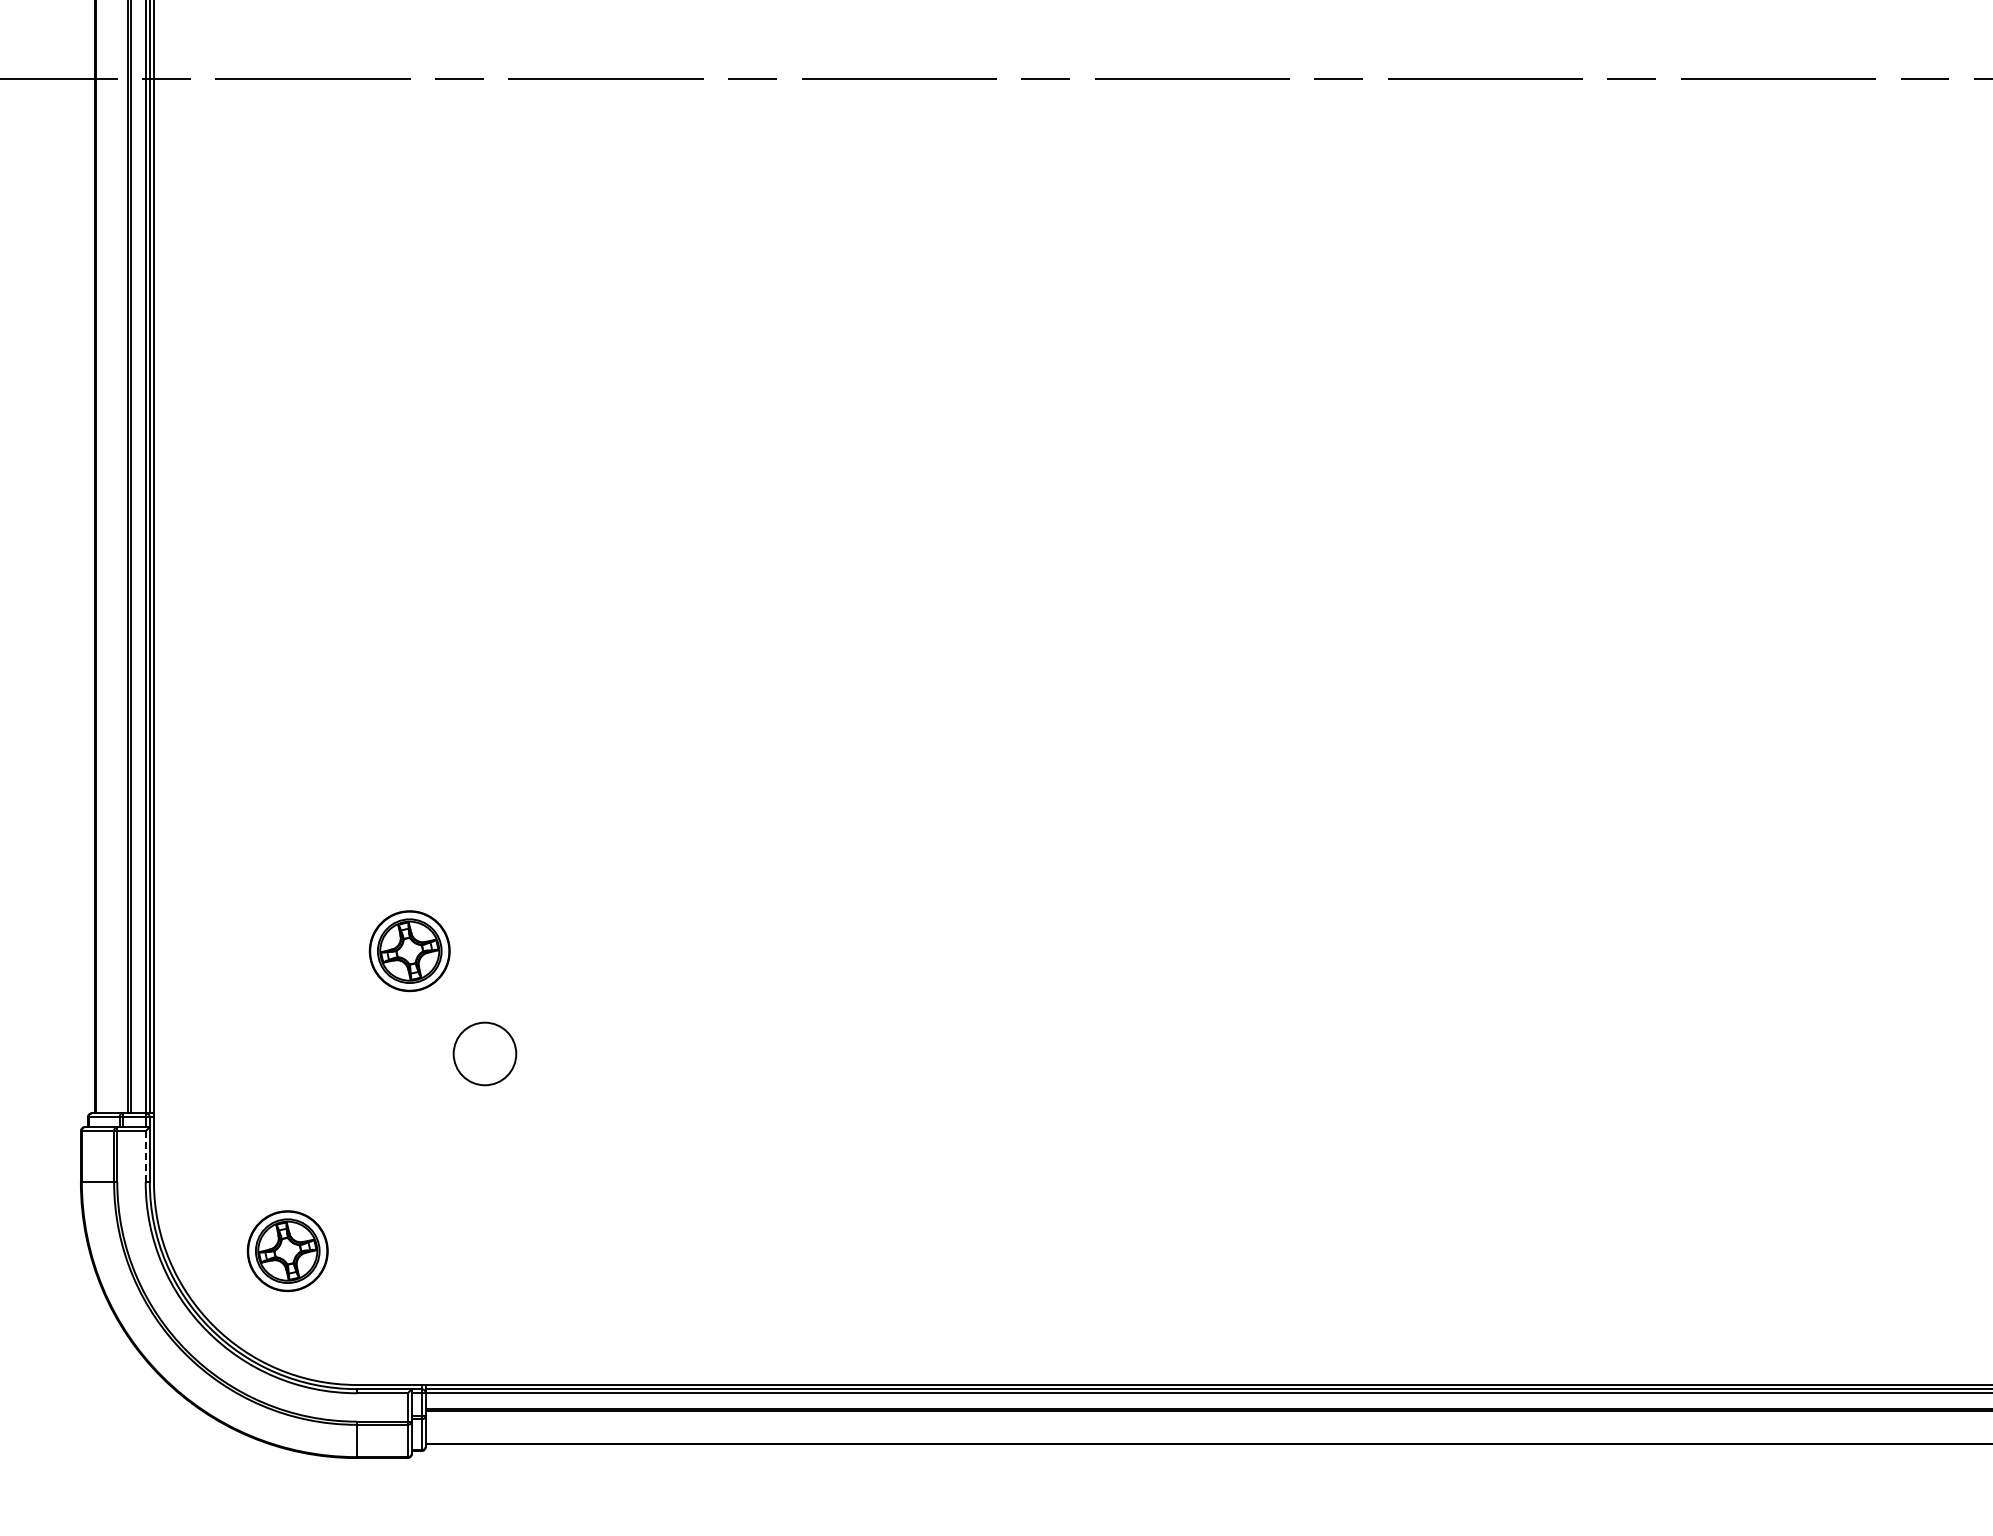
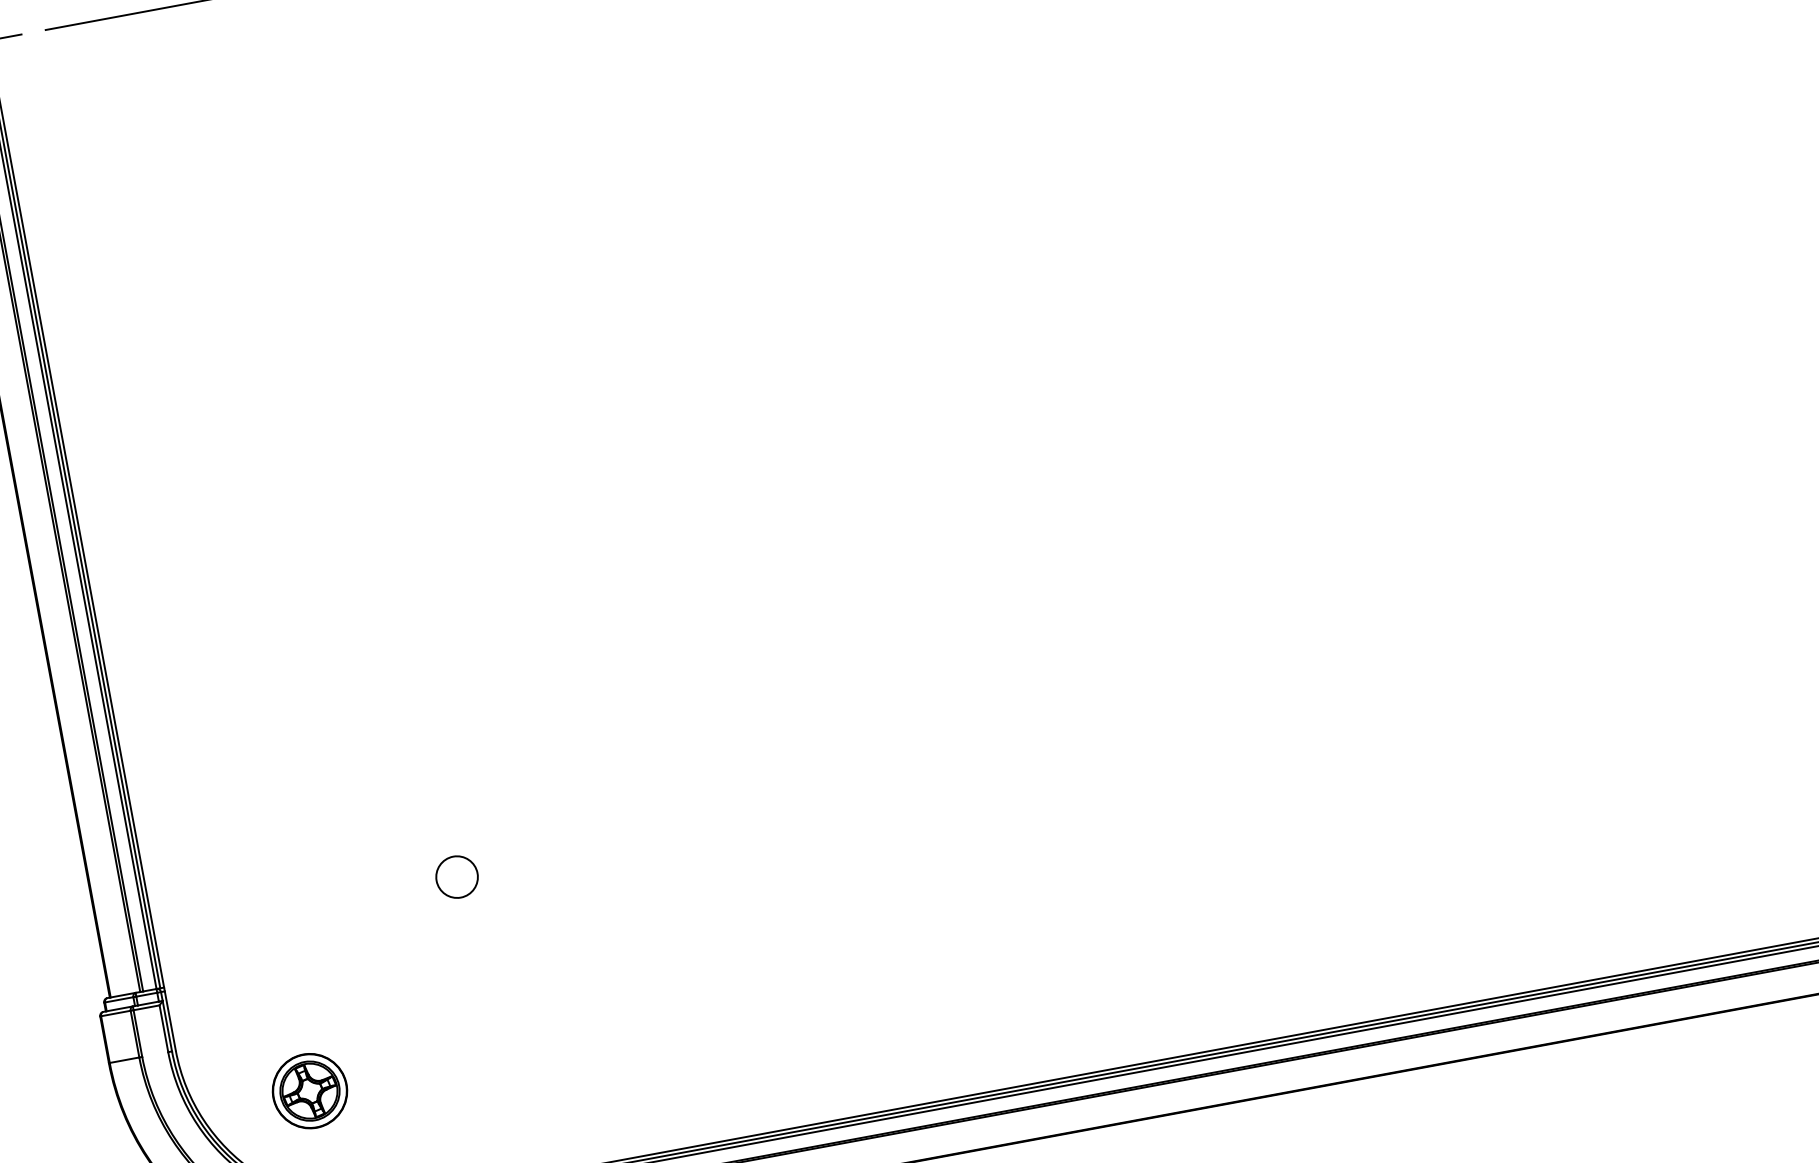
part: (409, 951) -> (370, 796), removed
circle: (484, 1053) -> (456, 876), size x0.71
line: (145, 1156) -> (163, 1028), dashed -> solid

